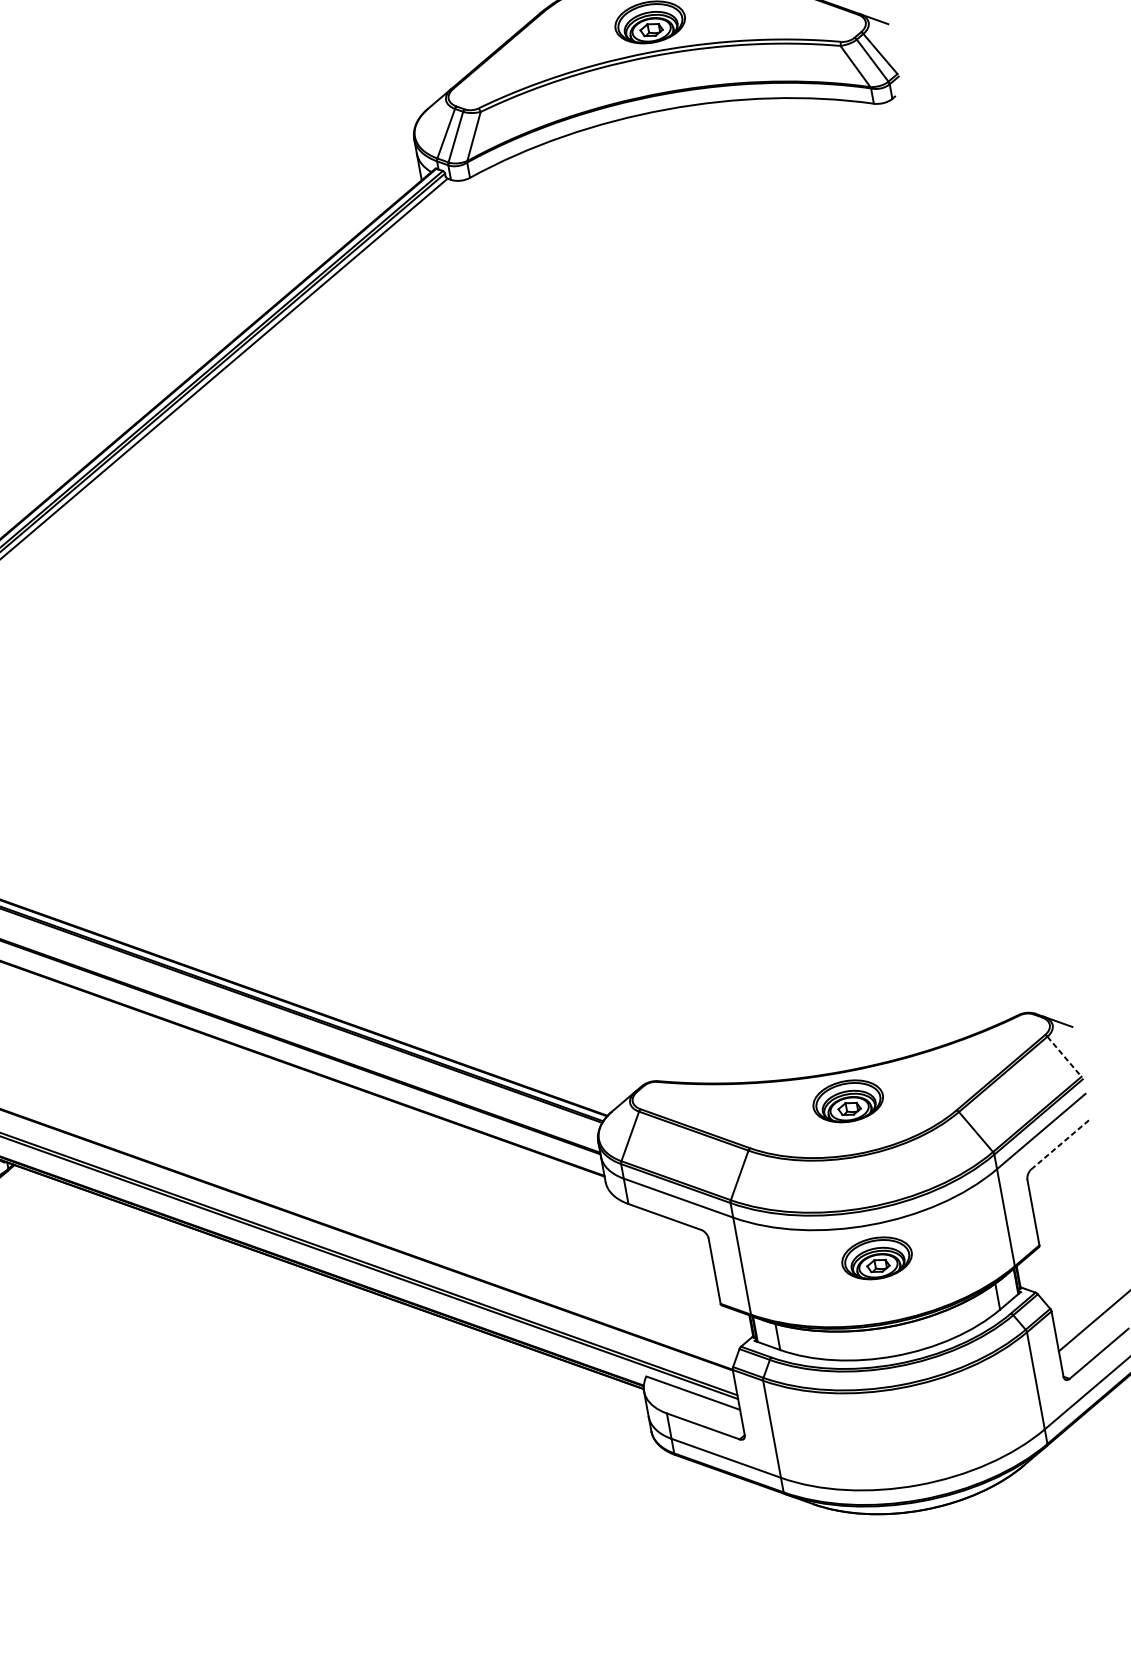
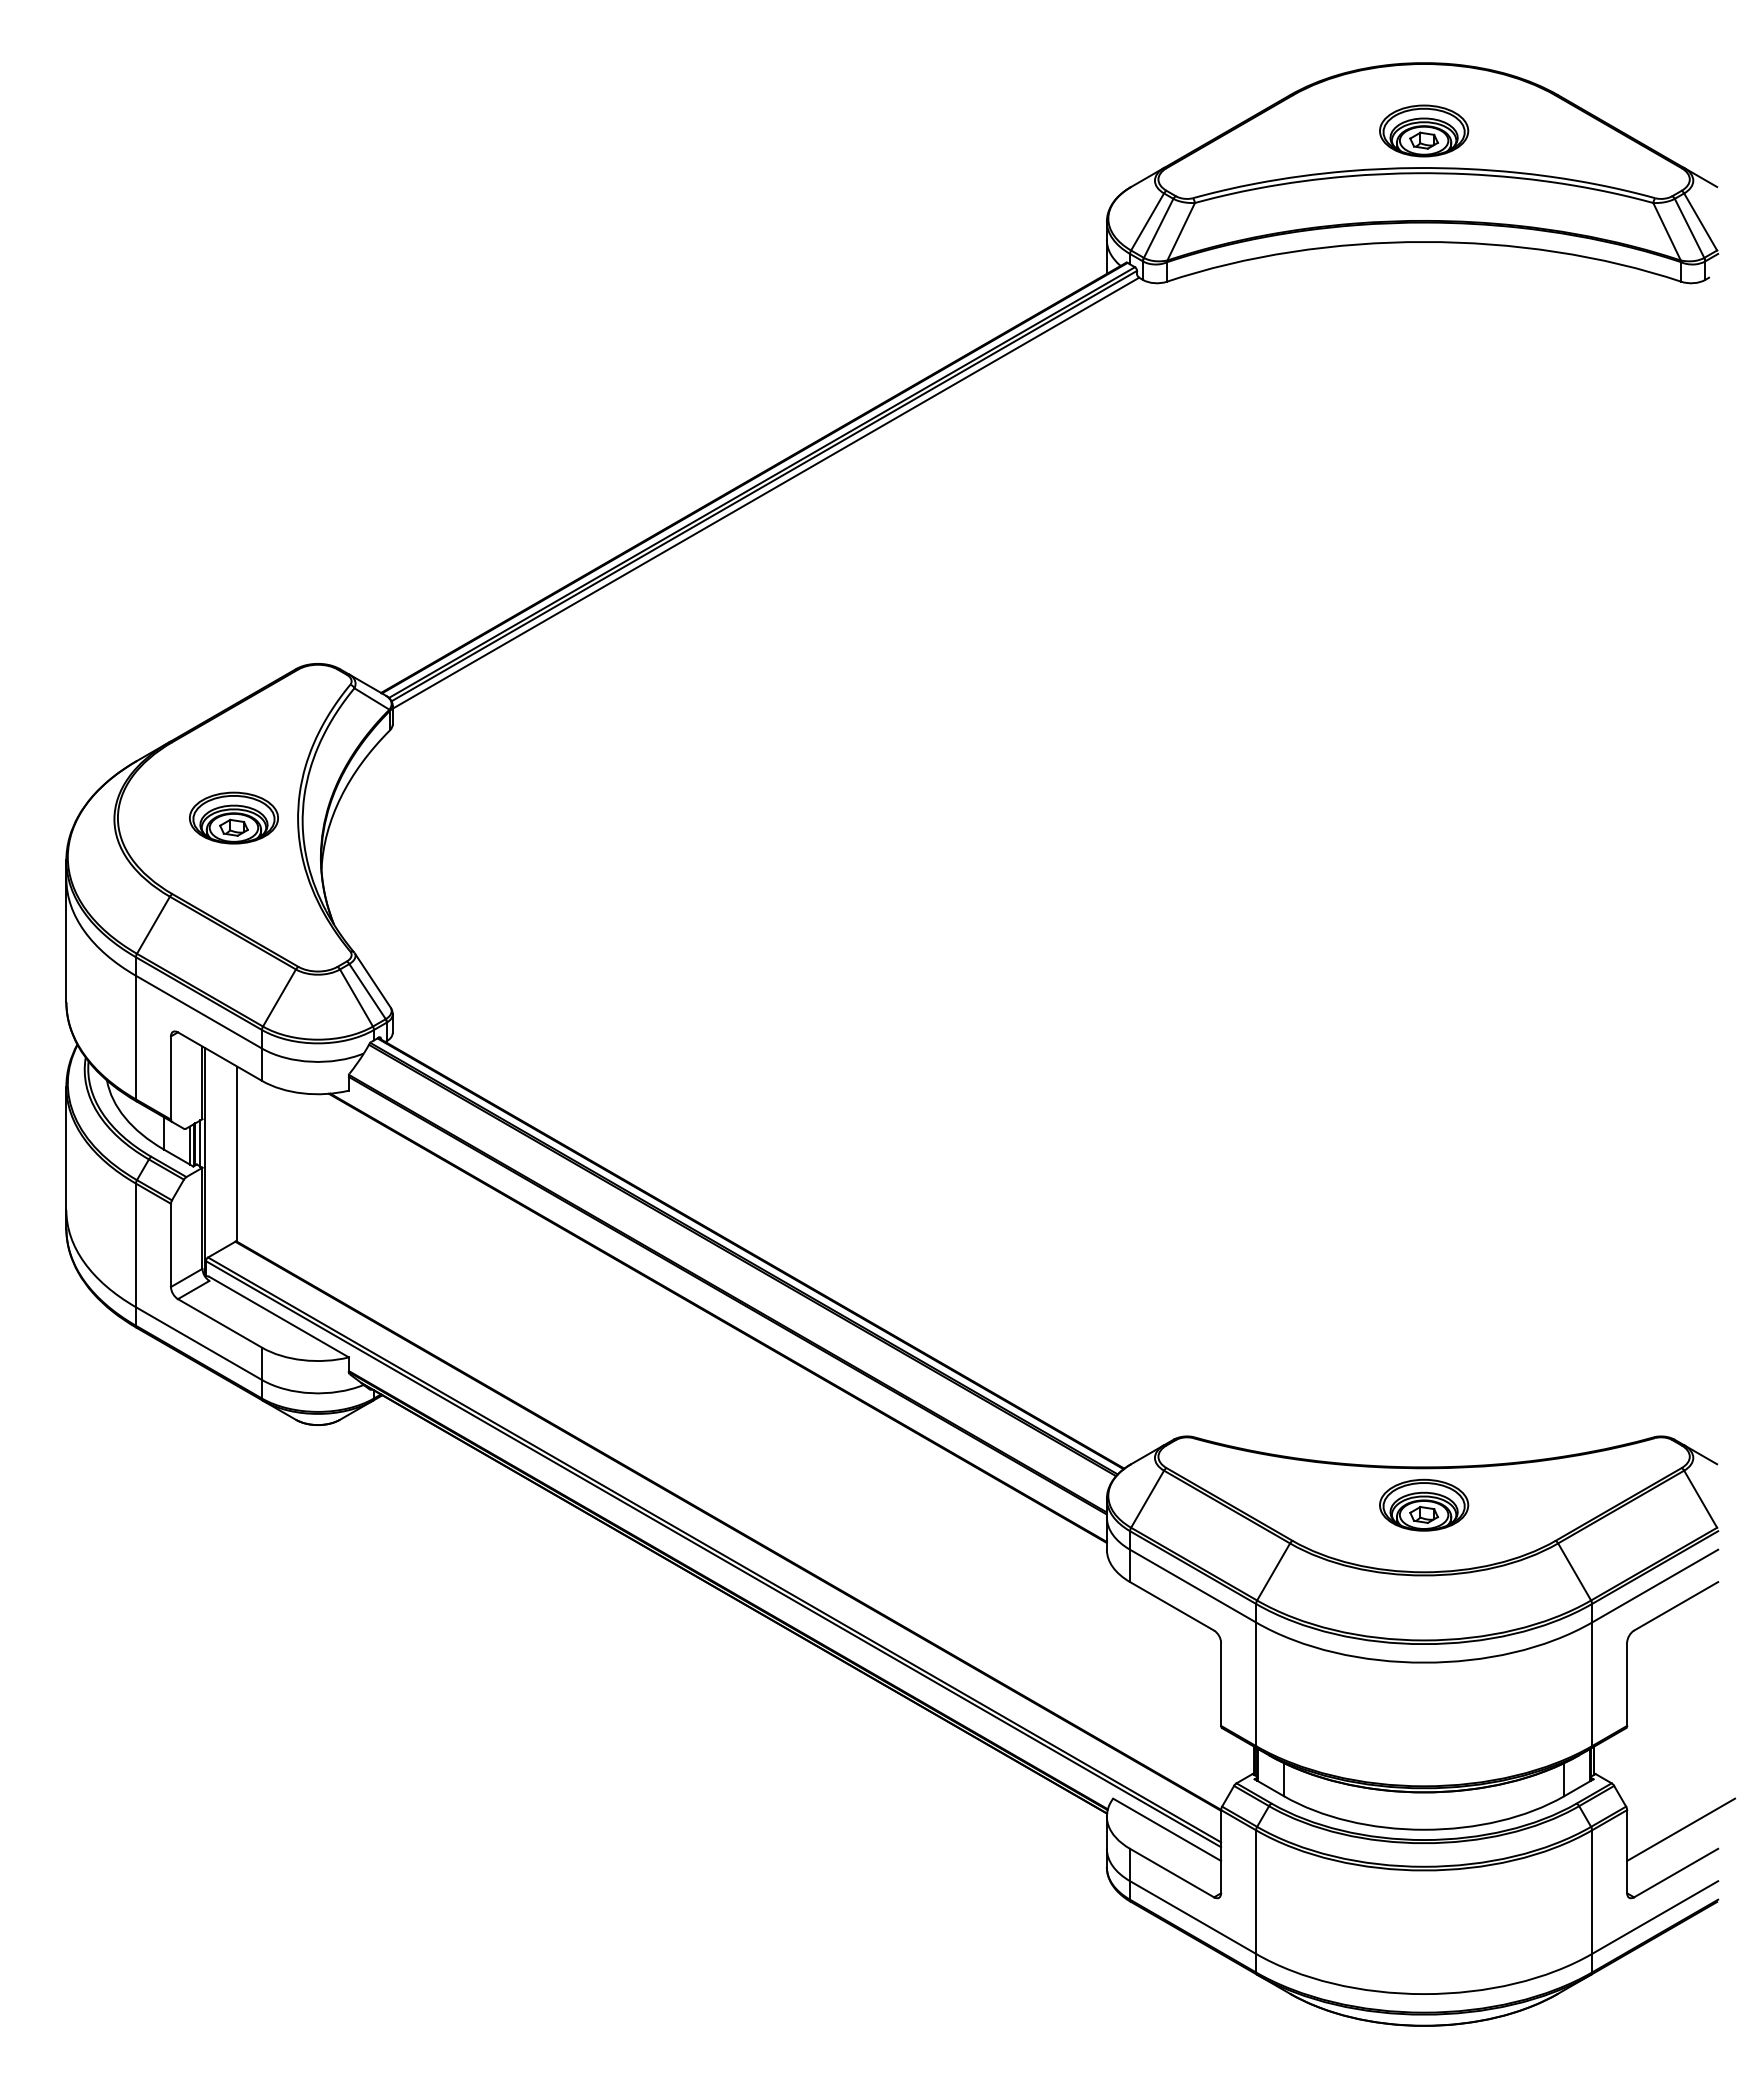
line: (1064, 1057) -> (1700, 1499), dashed -> solid
line: (1060, 1144) -> (1676, 1606), dashed -> solid
part: (877, 1257) -> (1424, 1704), removed

